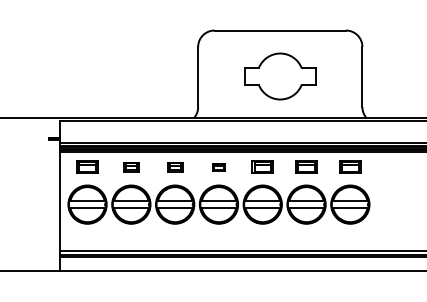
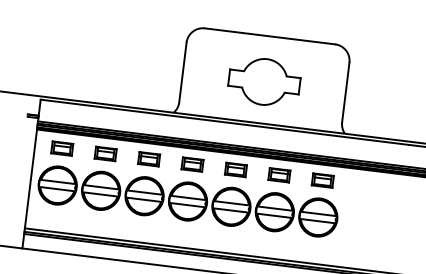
part: (131, 166) -> (105, 153), size x1.43
part: (175, 166) -> (149, 158), size x1.43
part: (218, 166) -> (192, 163), size x1.67

